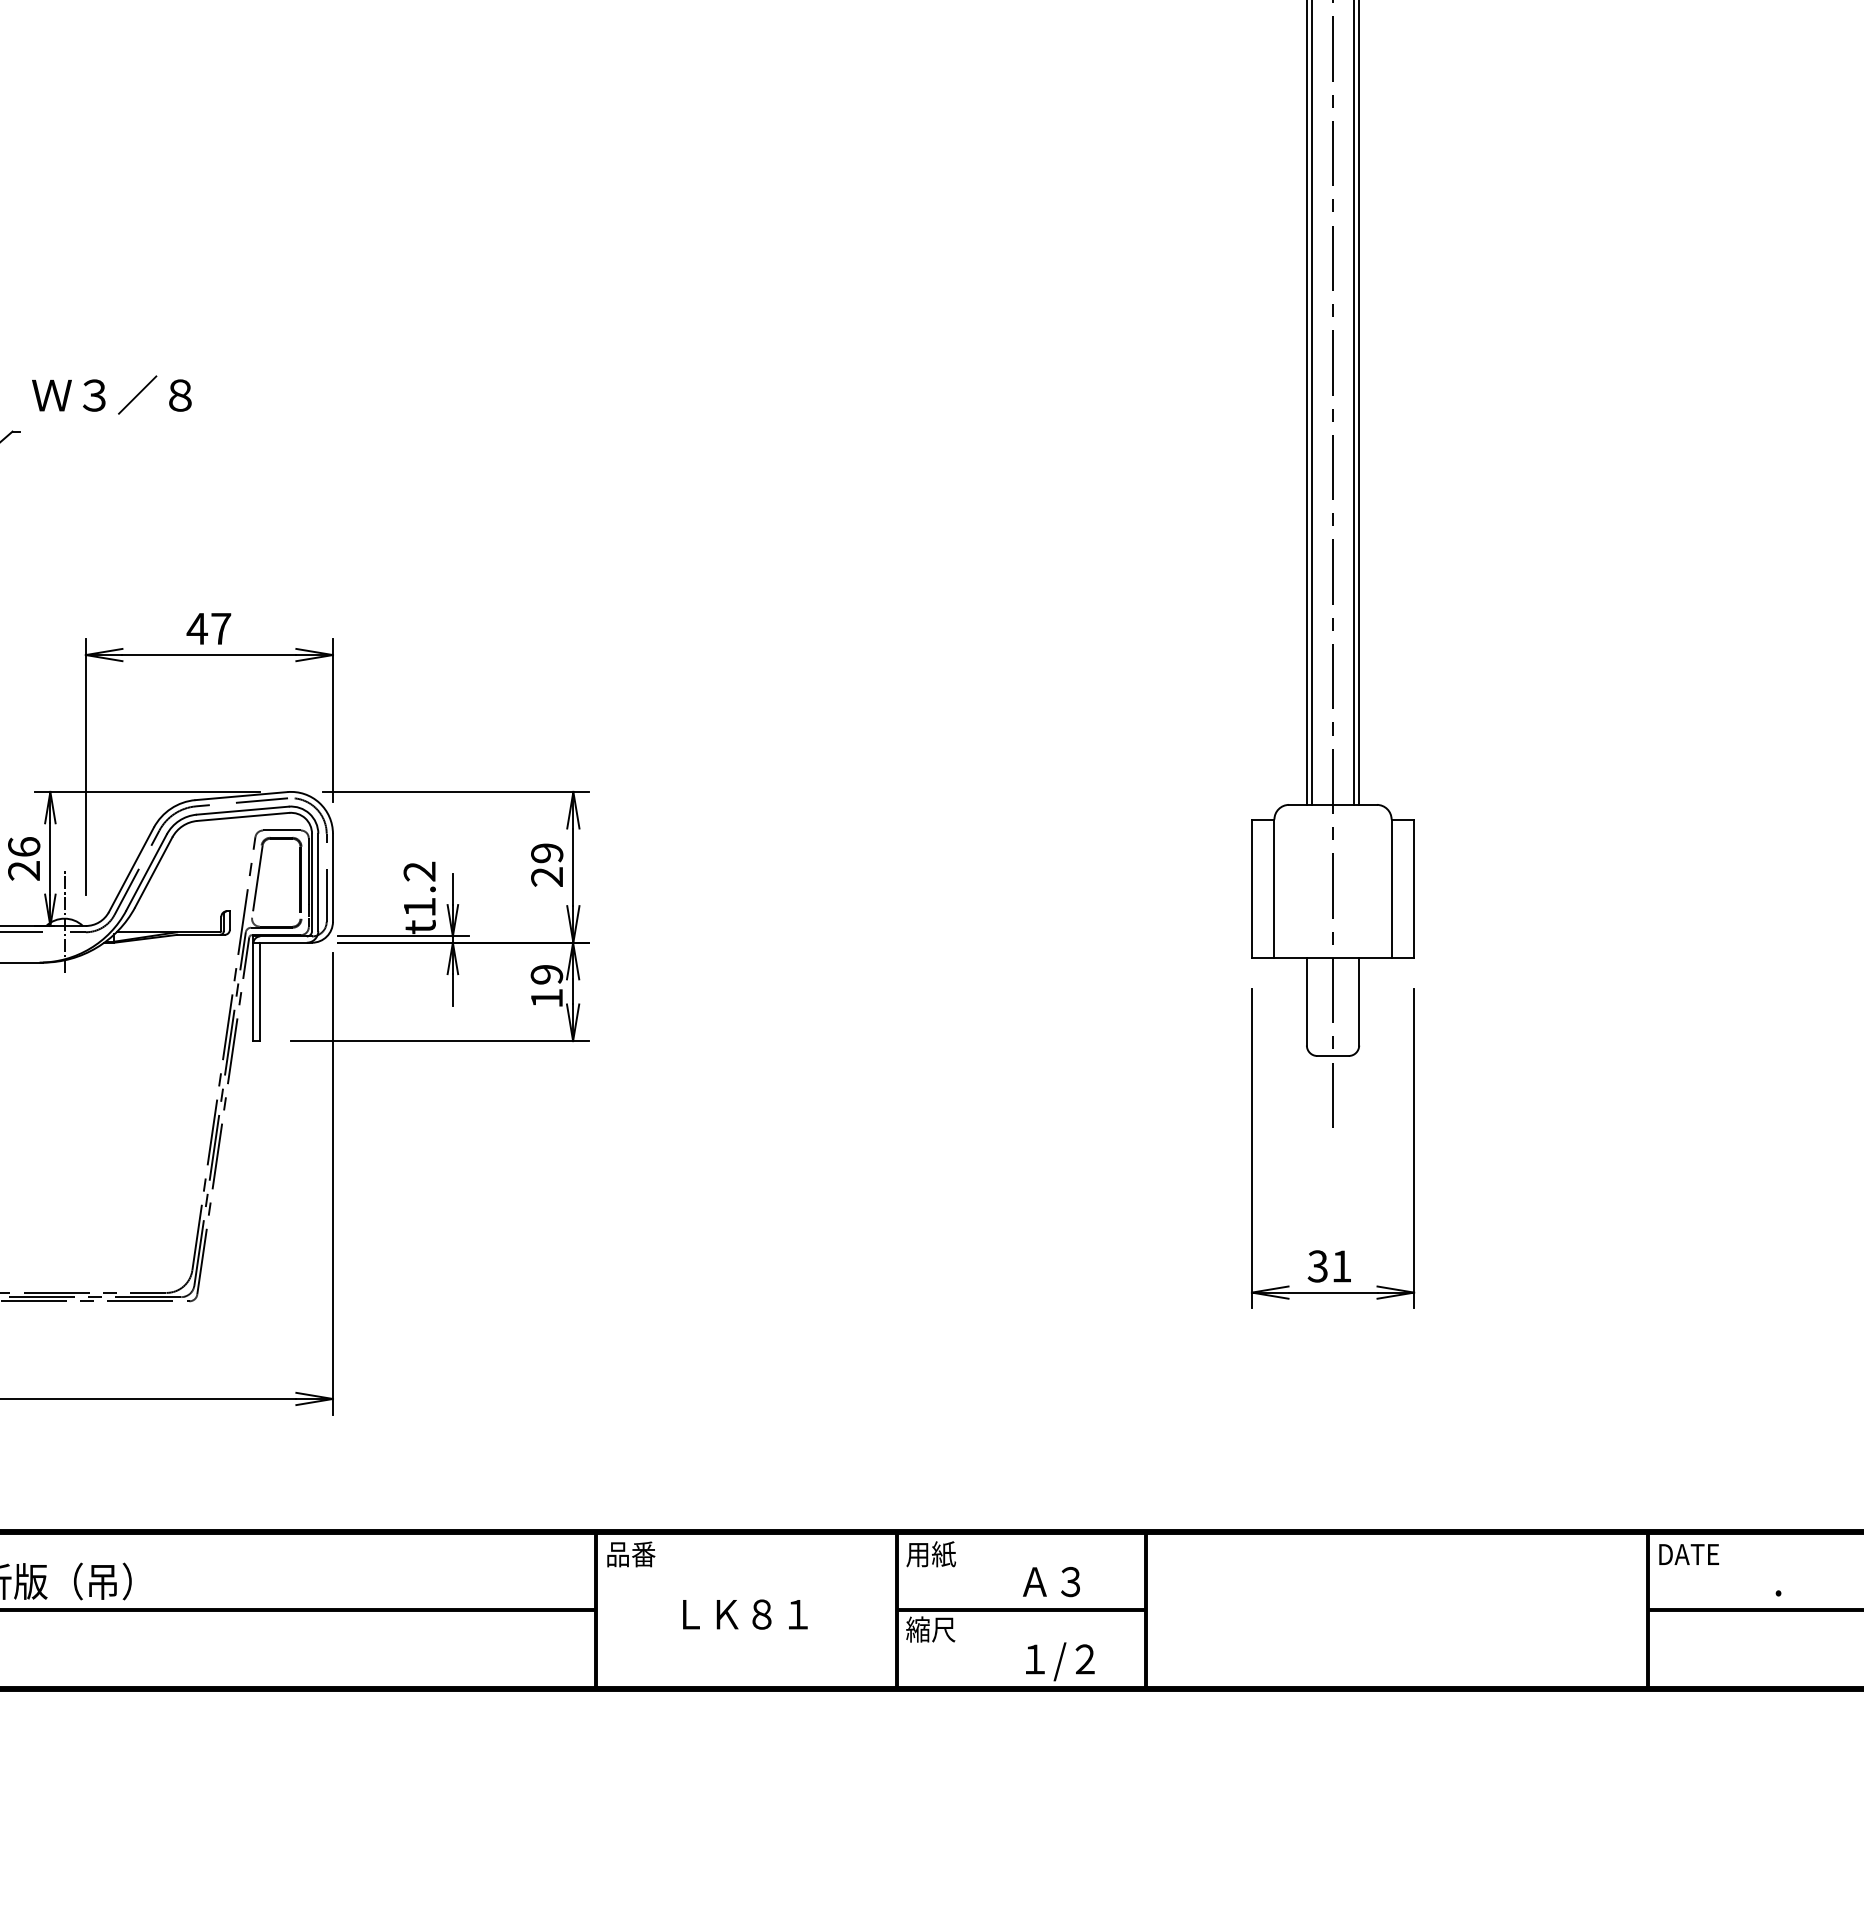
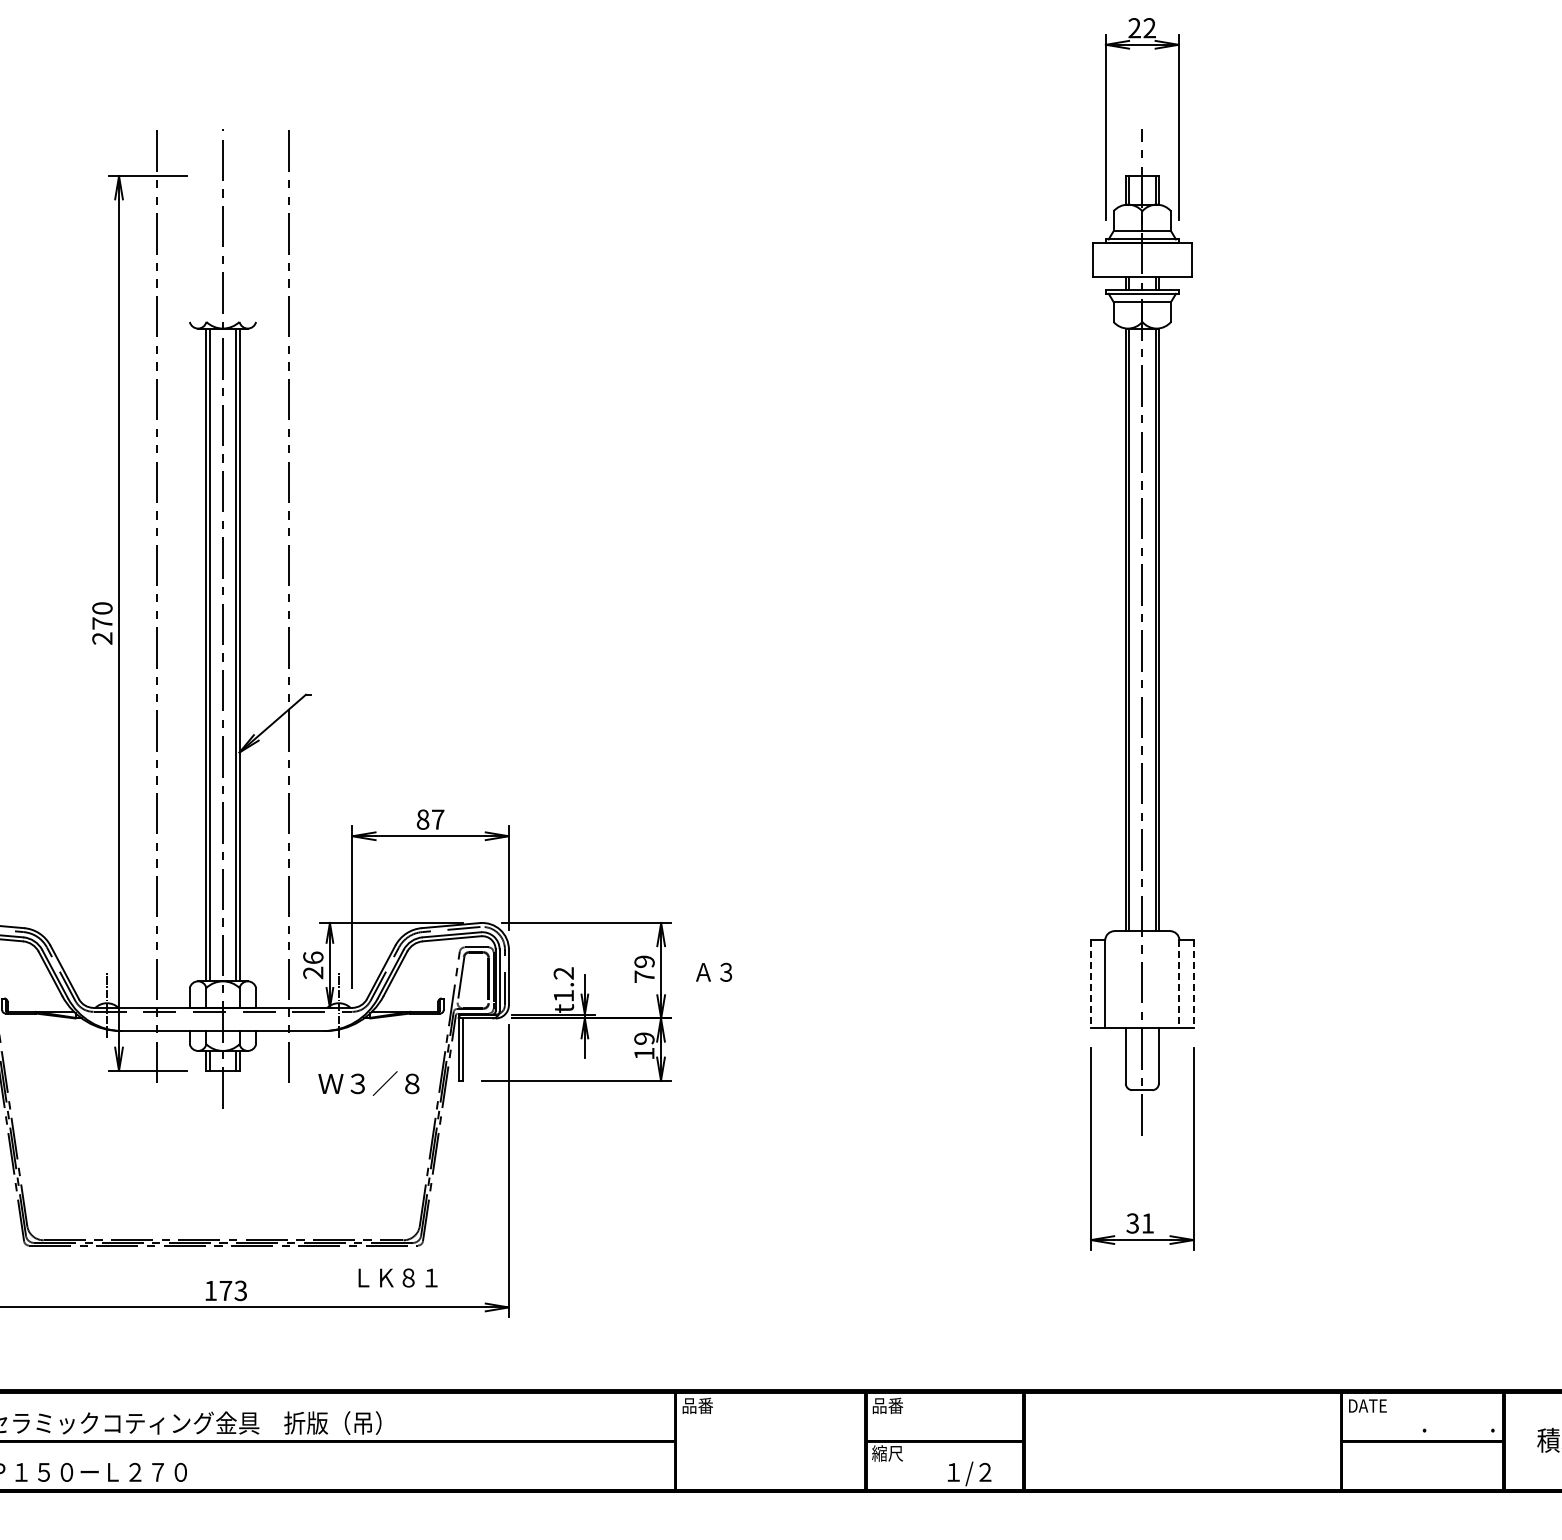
text: (111, 394) -> (368, 1083), moved
text: (196, 628) -> (422, 819), 47 -> 87
text: (547, 876) -> (644, 976), 29 -> 79
line: (1251, 889) -> (1090, 984), solid -> dashed
line: (1391, 889) -> (1179, 984), solid -> dashed
line: (1413, 889) -> (1193, 984), solid -> dashed
text: (930, 1553) -> (887, 1405), 用紙 -> 品番
text: (1052, 1580) -> (714, 971), moved
text: (744, 1613) -> (397, 1277), moved

